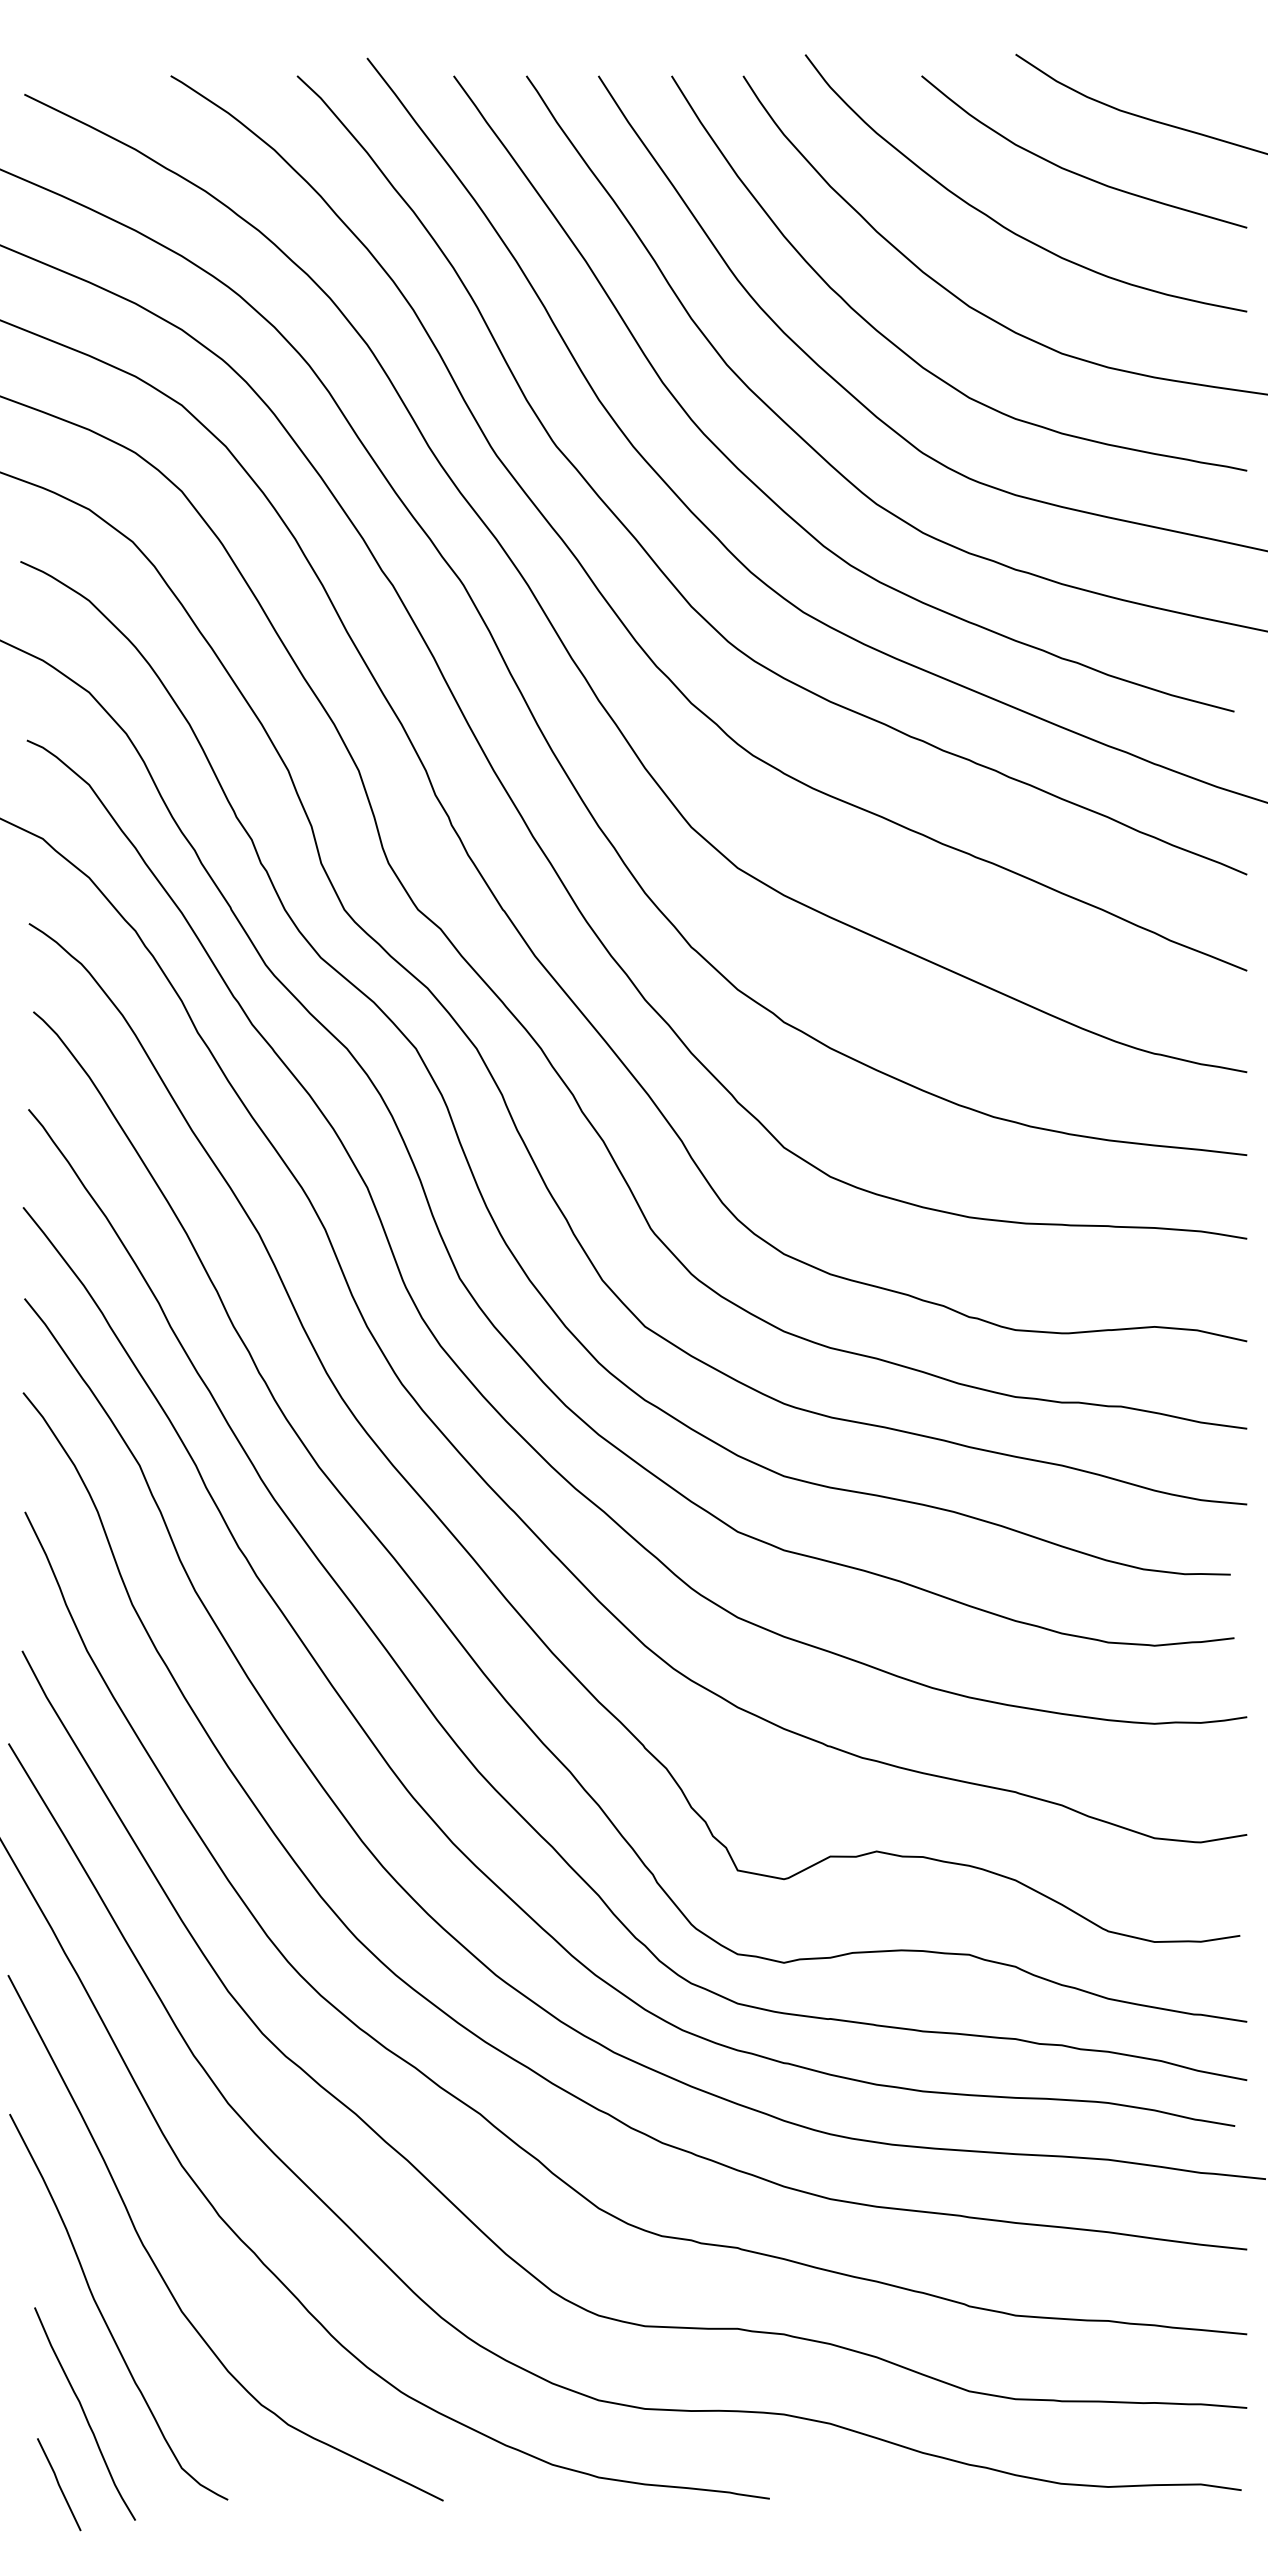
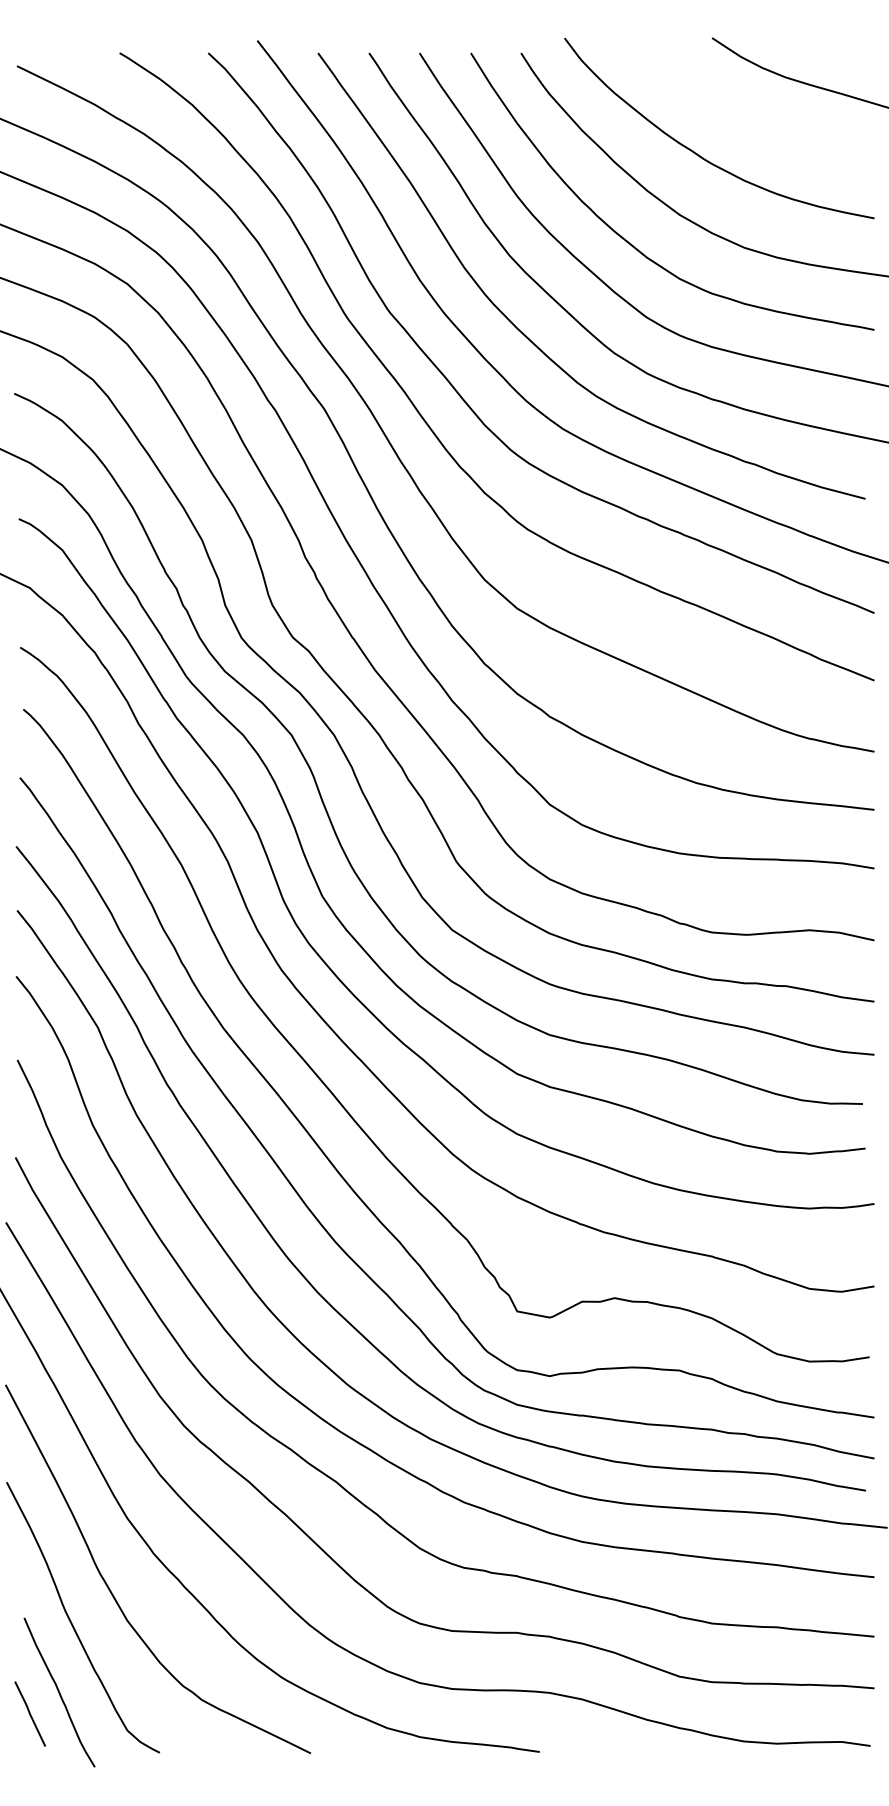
curve: (1076, 172) -> (754, 120), removed
line: (59, 2484) -> (30, 1713), moved

